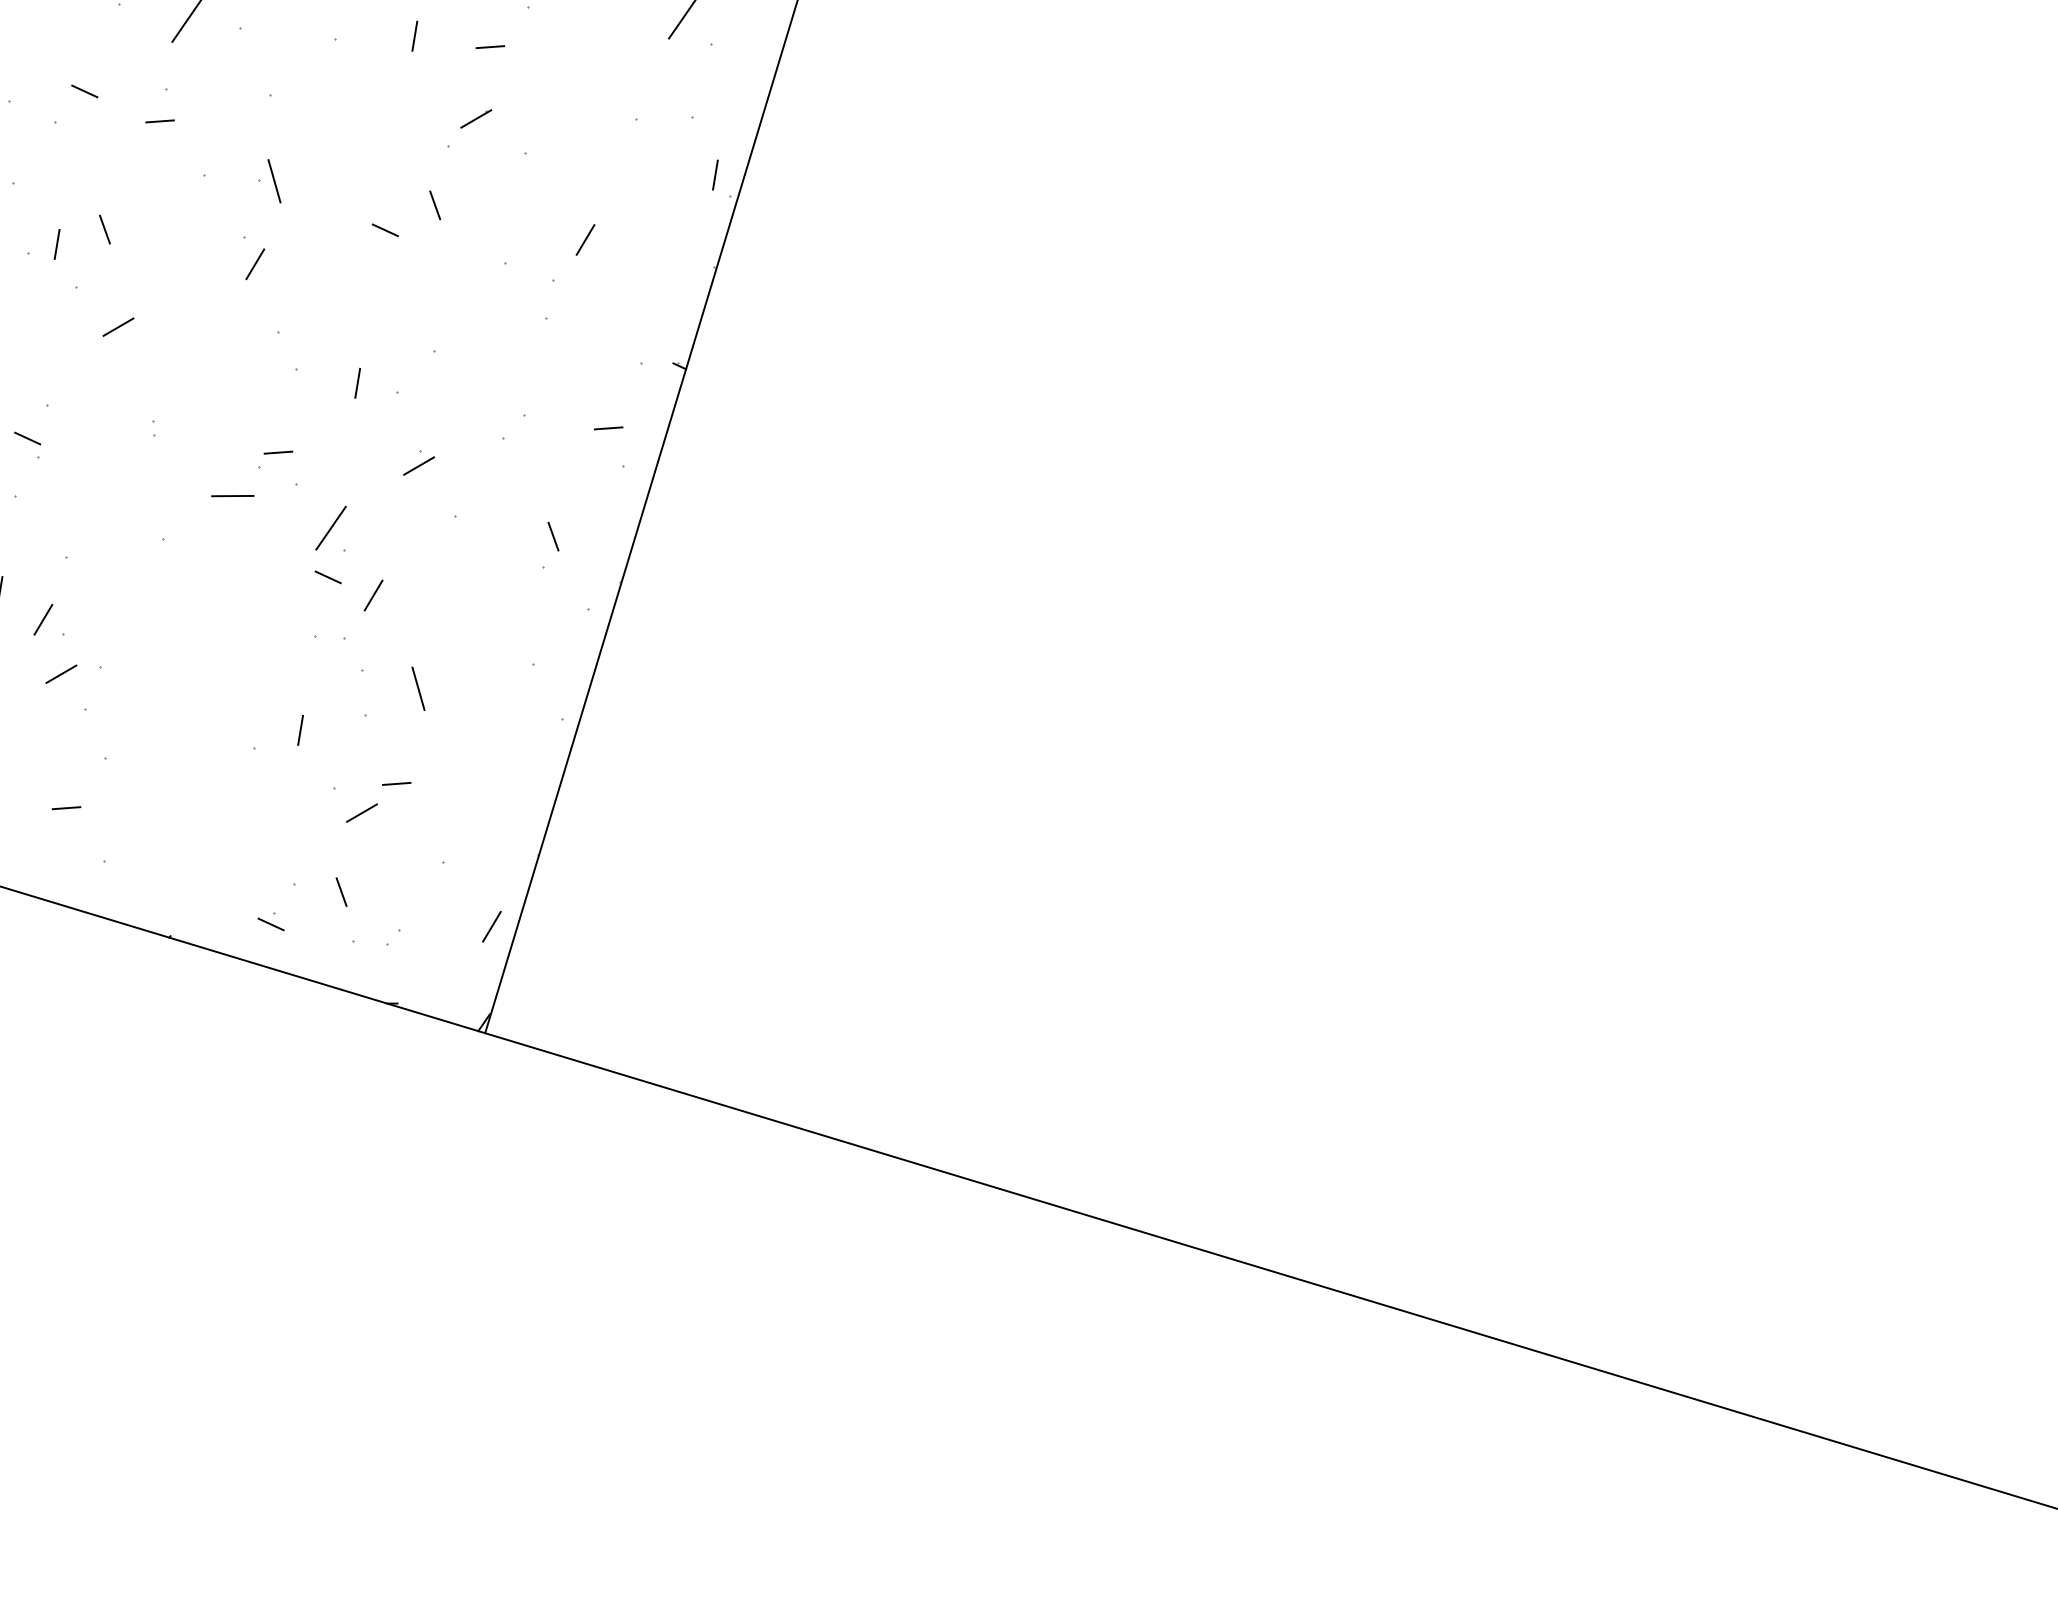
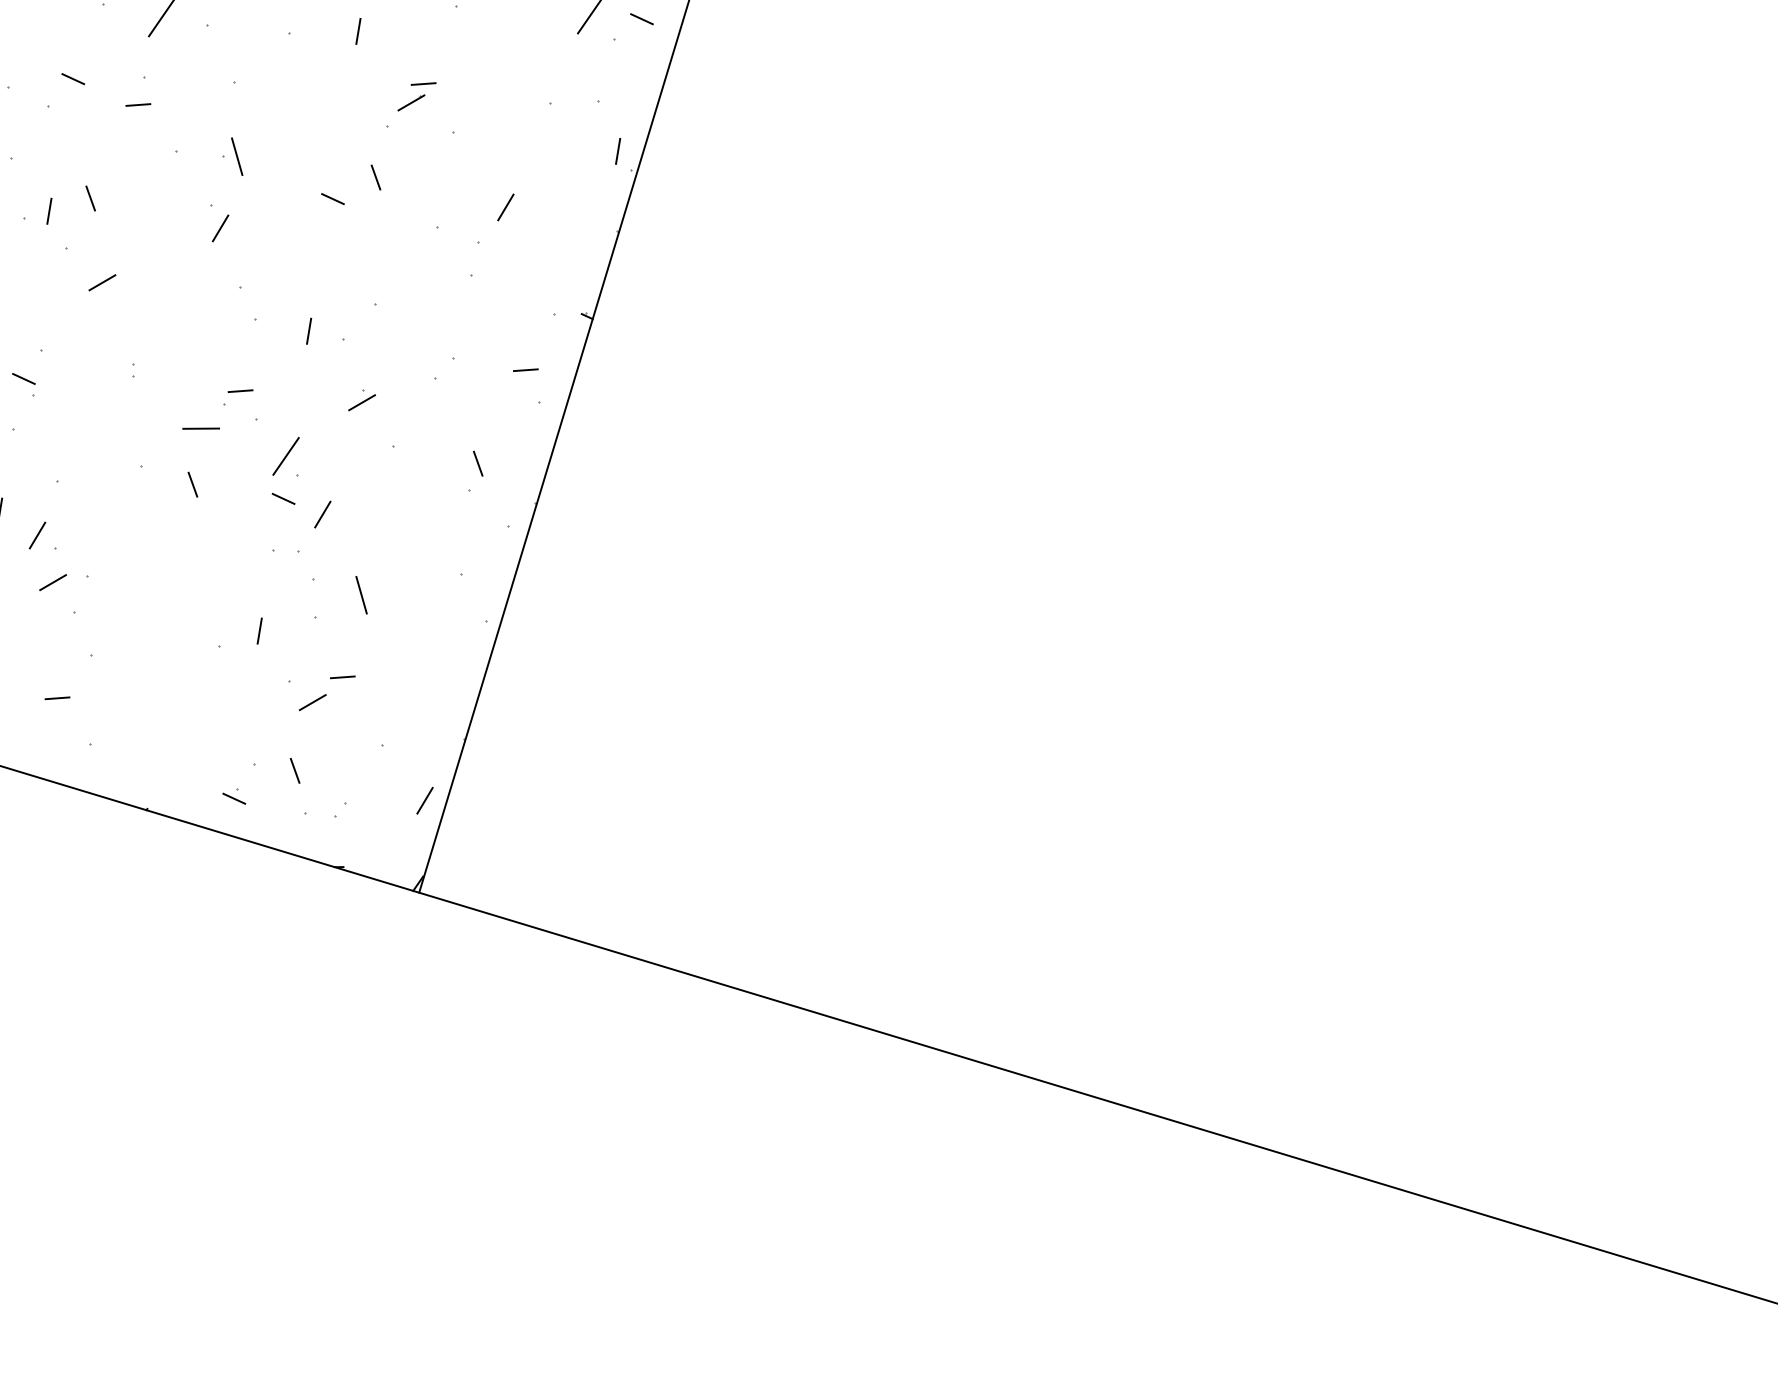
line: (742, 21) -> (641, 18), added
line: (489, 46) -> (422, 83), moved
line: (223, 560) -> (193, 484), added

